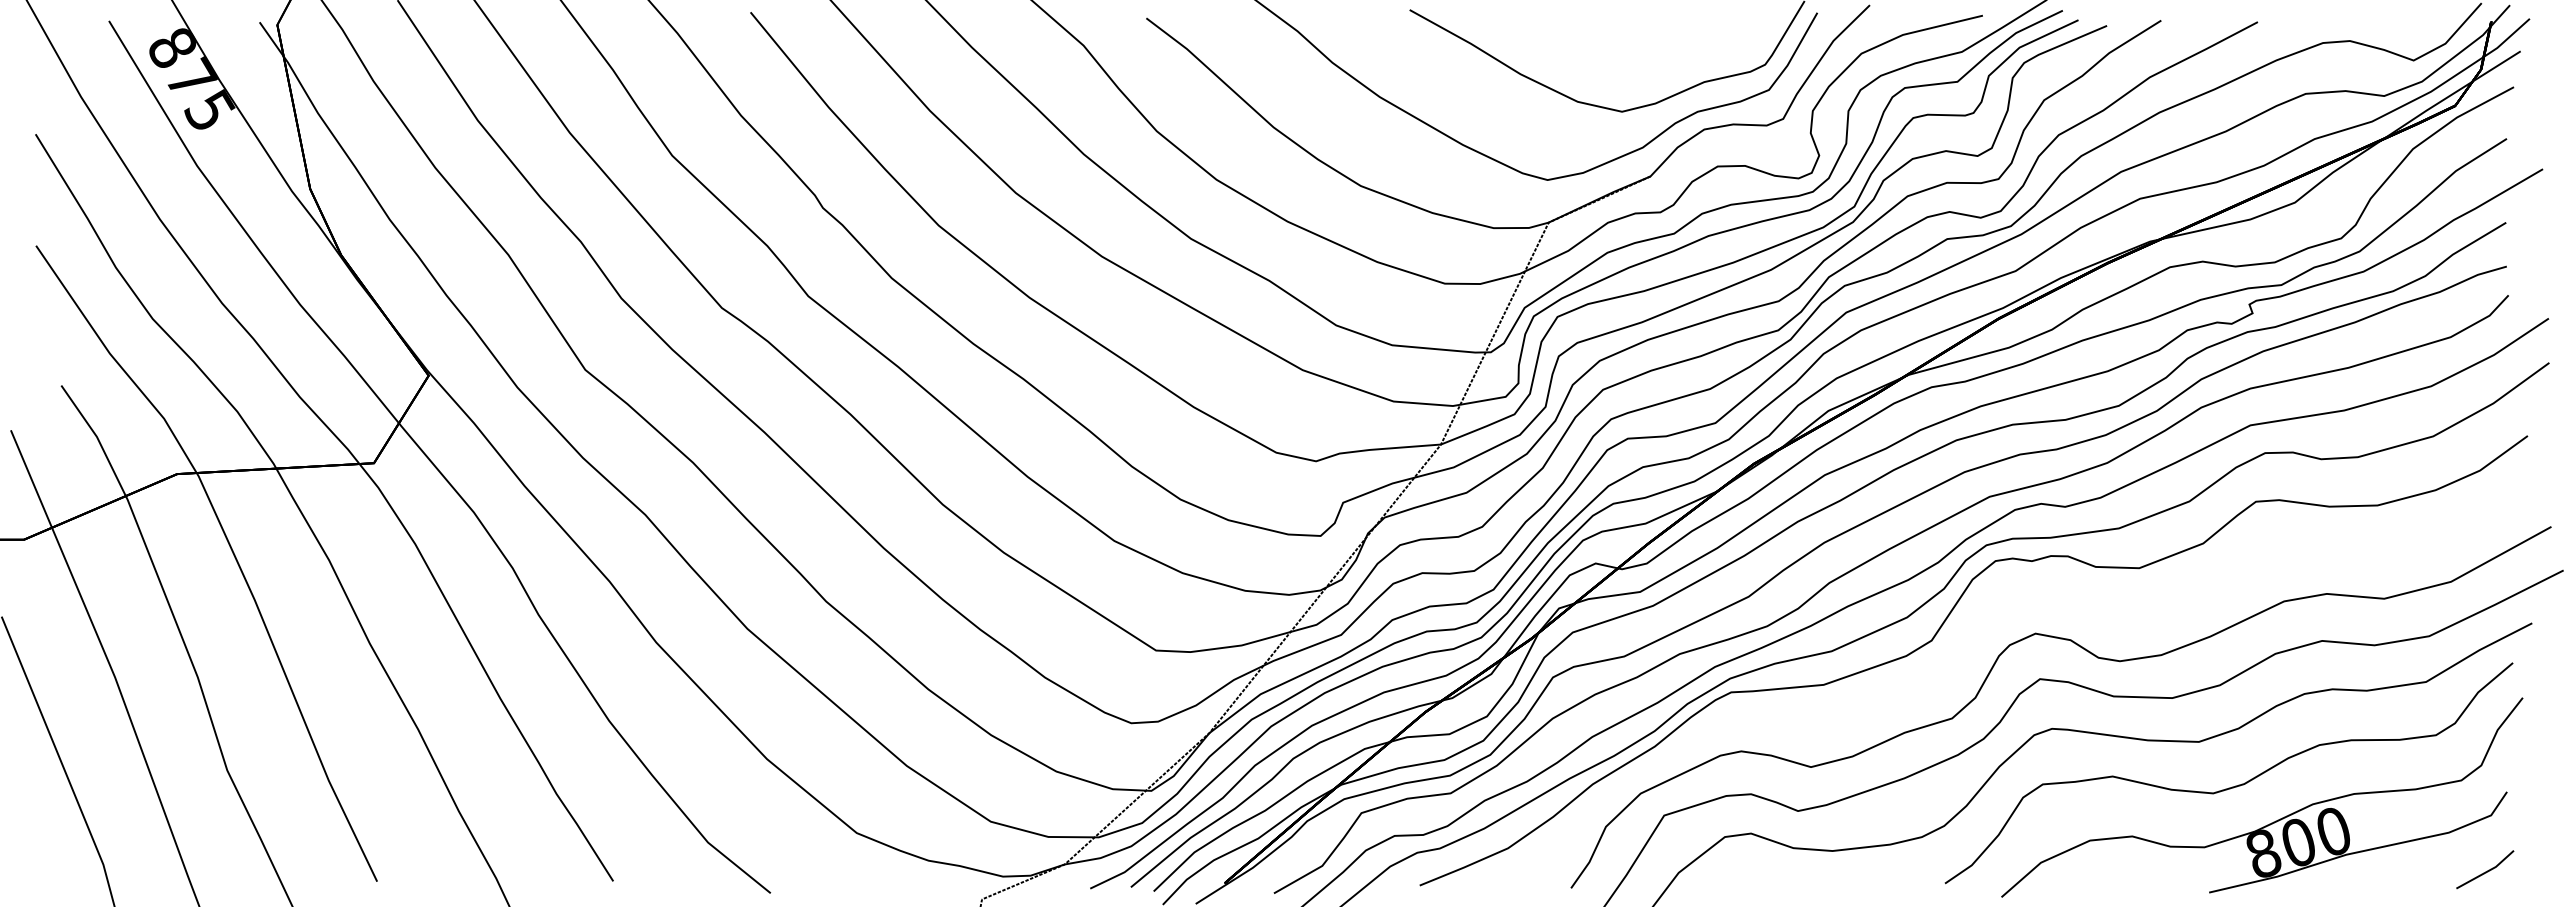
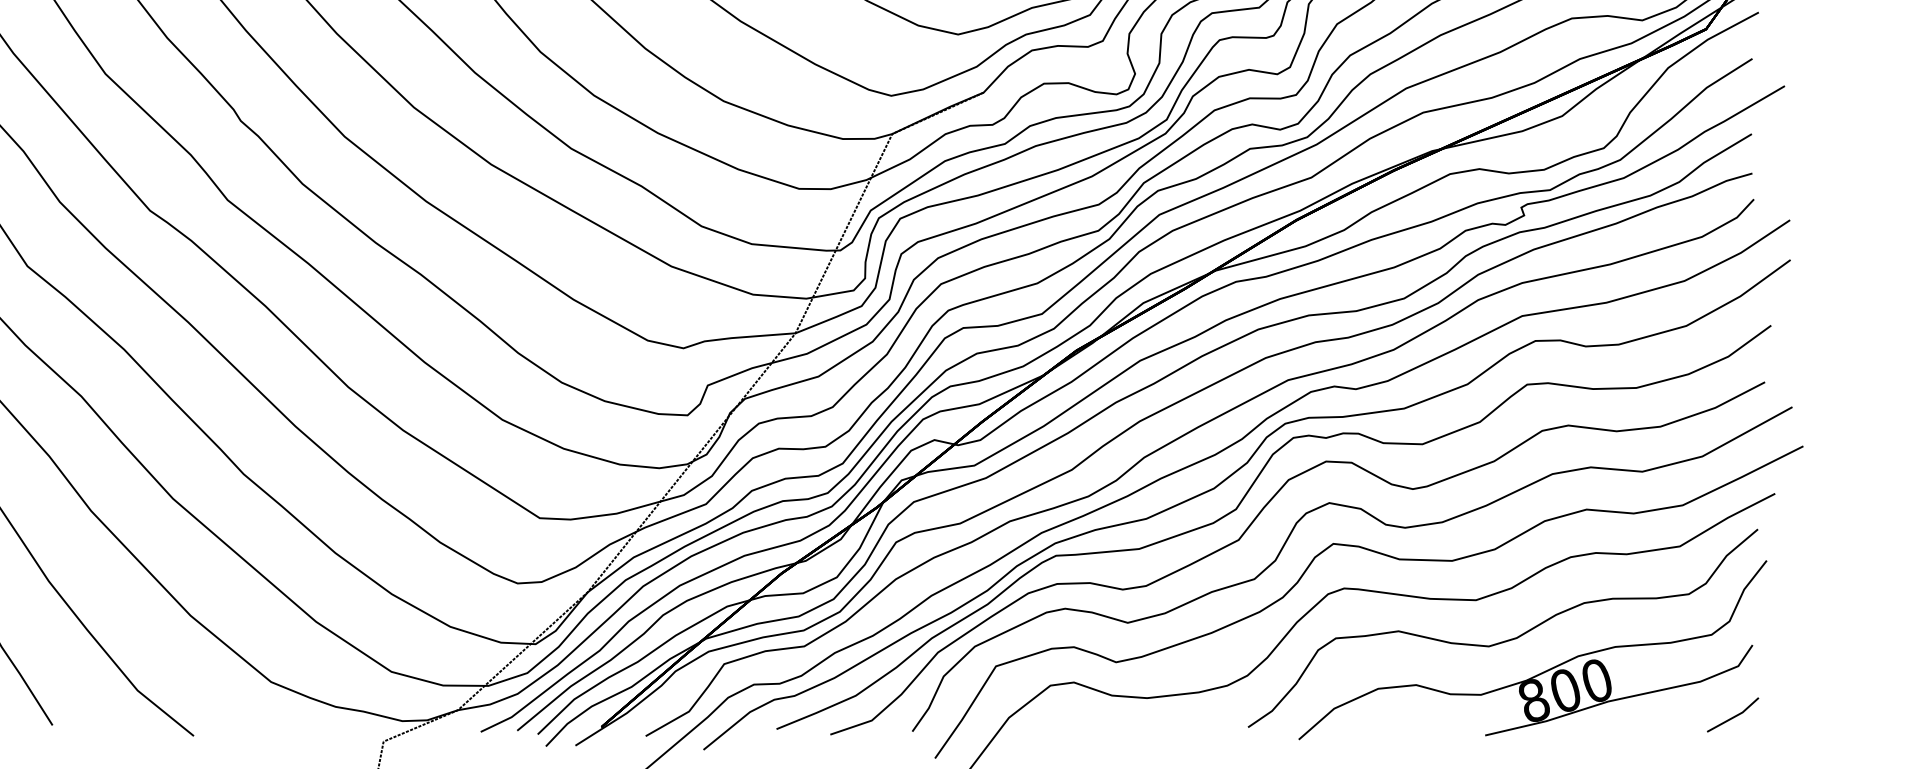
part: (1950, 656) -> (1252, 523), added

